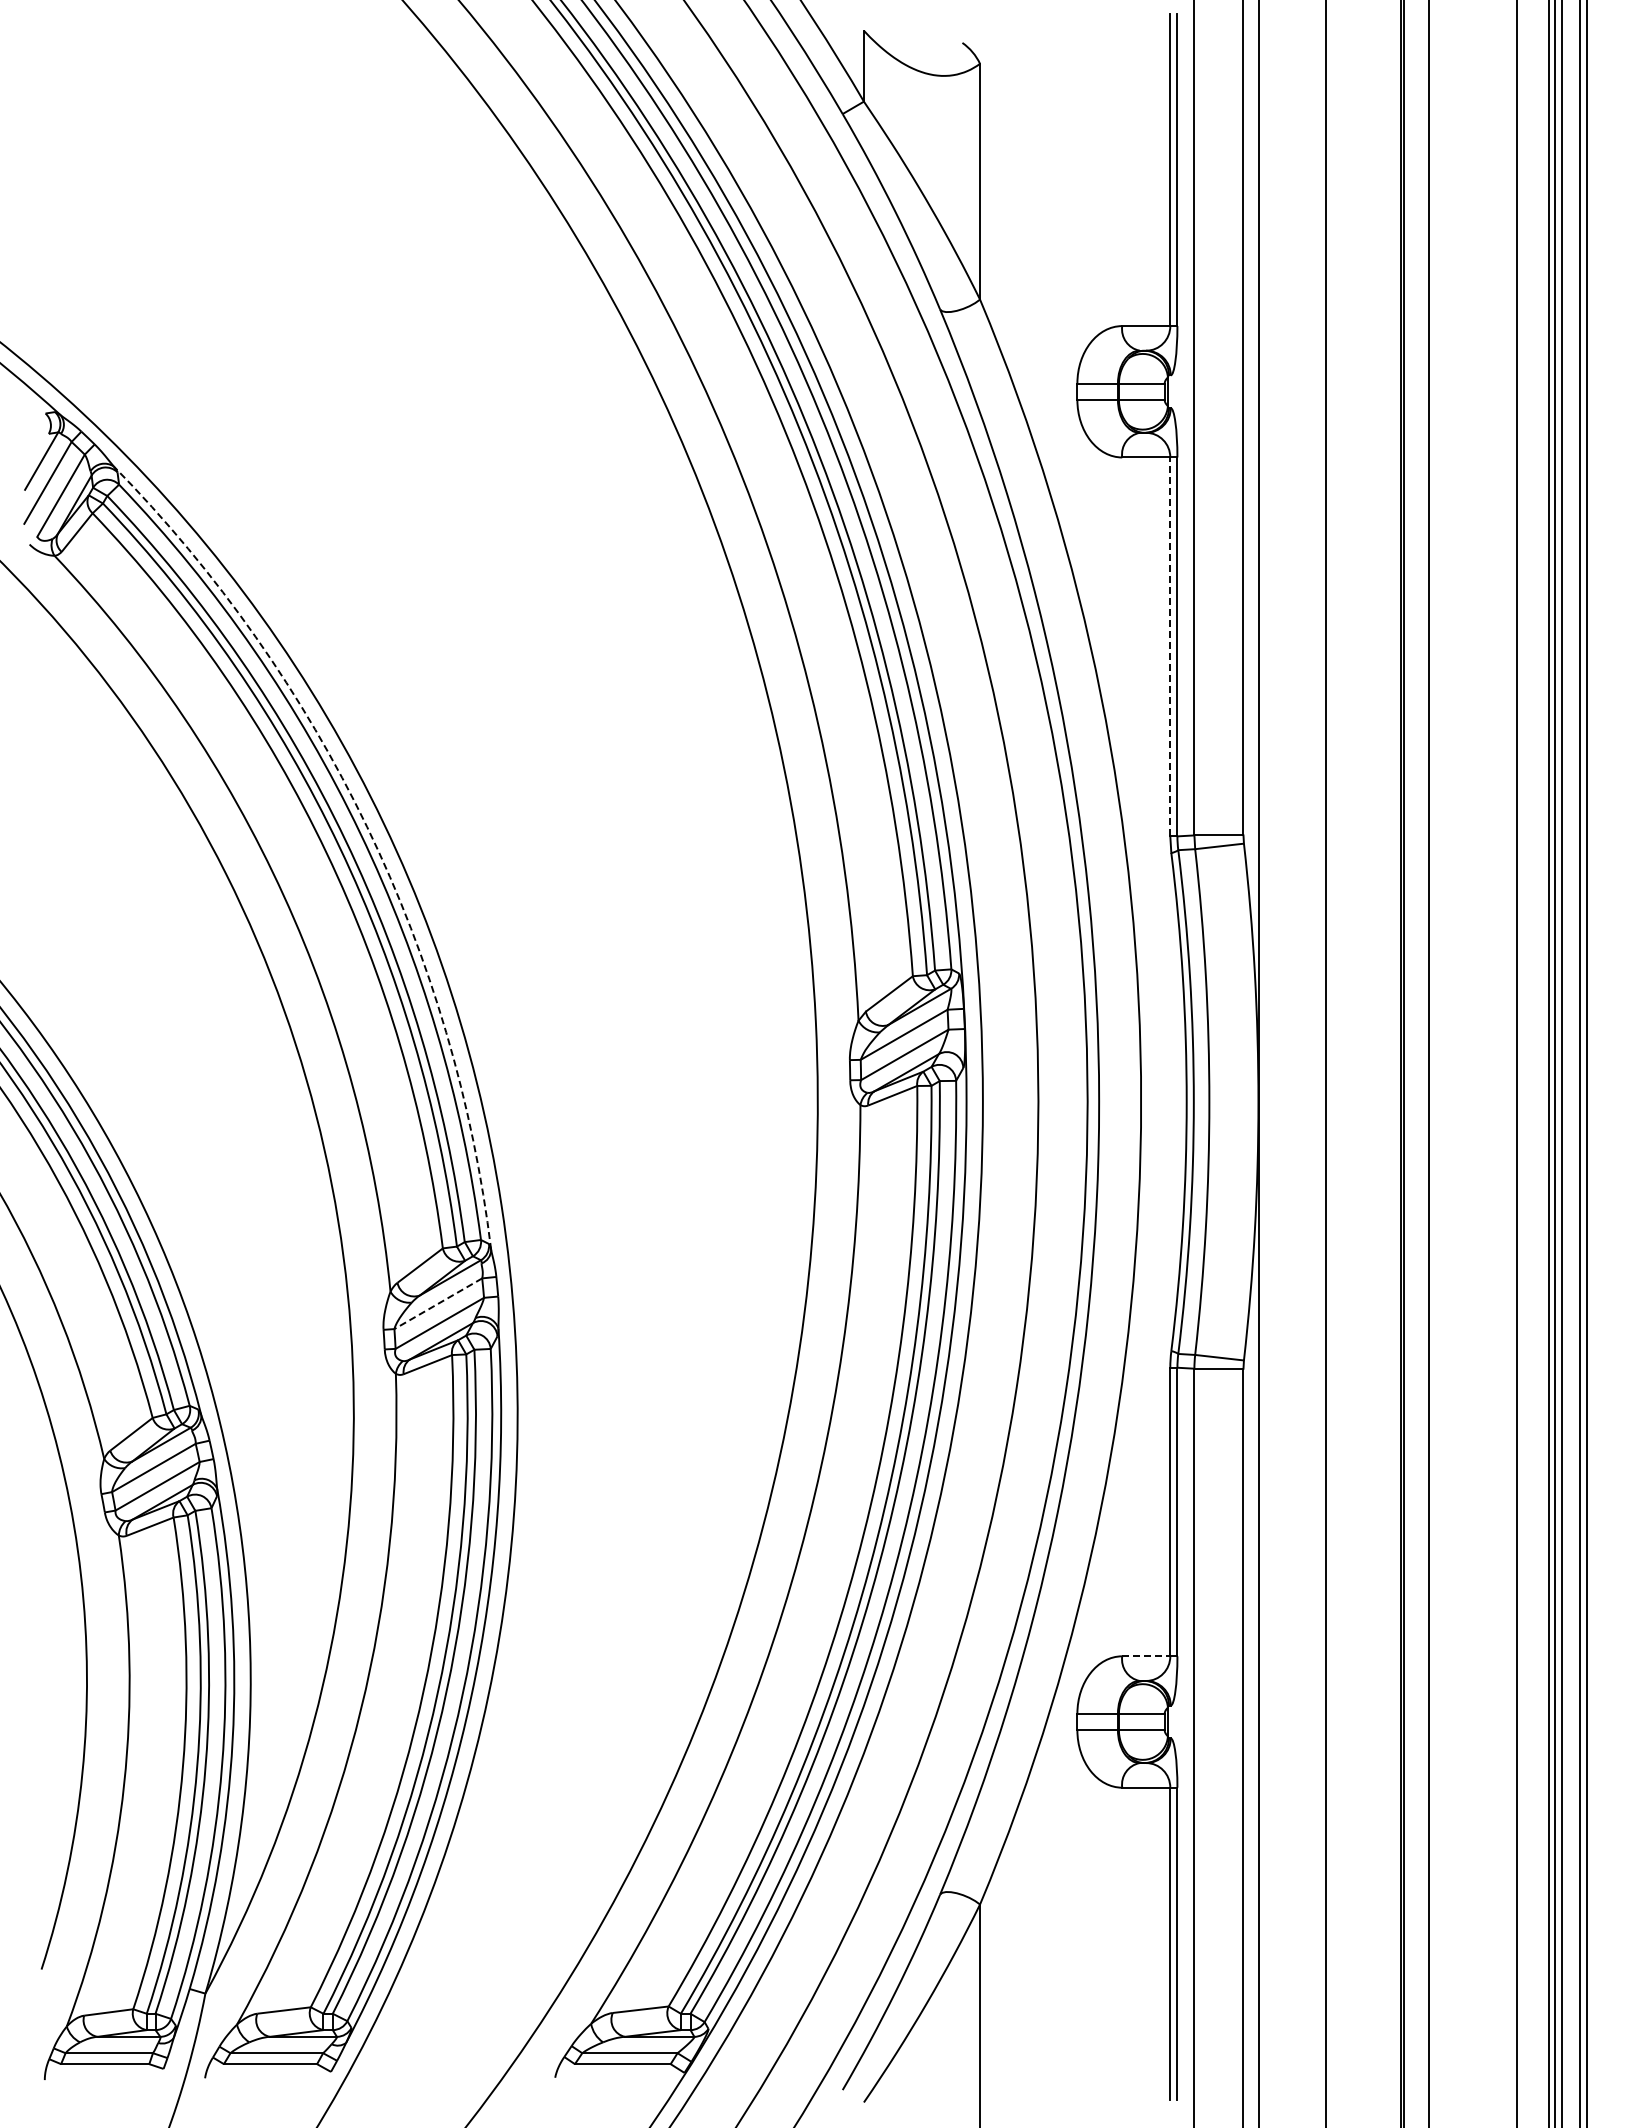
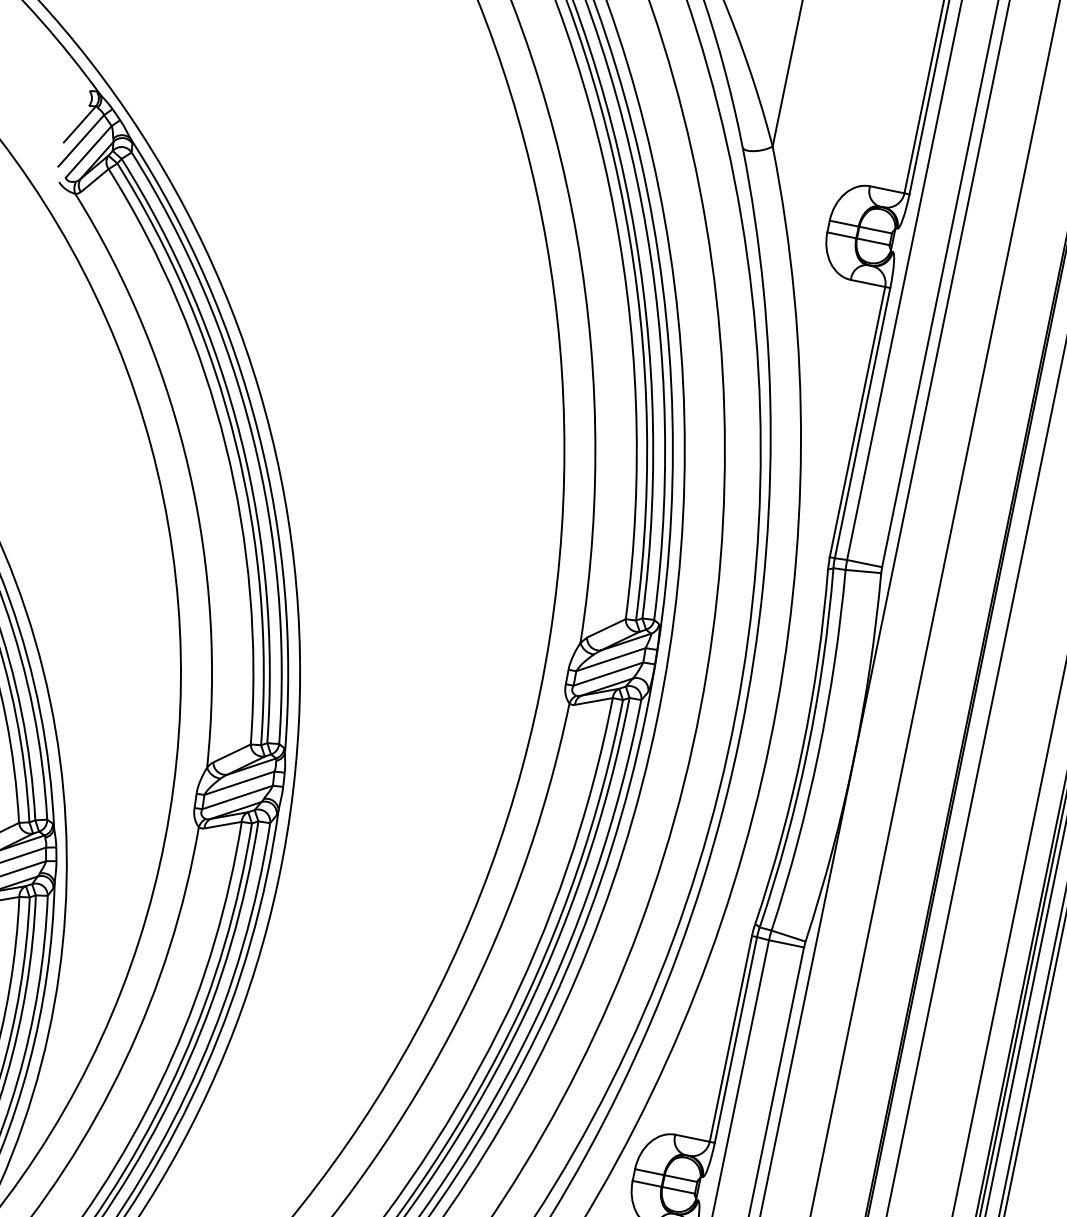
line: (1170, 646) -> (857, 421), dashed -> solid
arc: (367, 827) -> (258, 433), dashed -> solid
line: (438, 1303) -> (239, 783), dashed -> solid
line: (1146, 1656) -> (692, 1138), dashed -> solid

